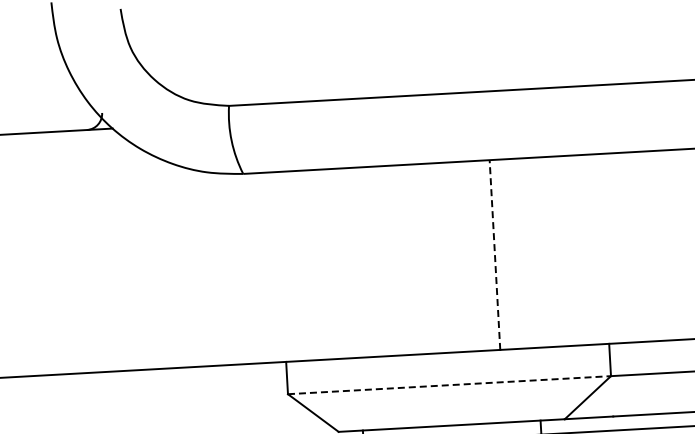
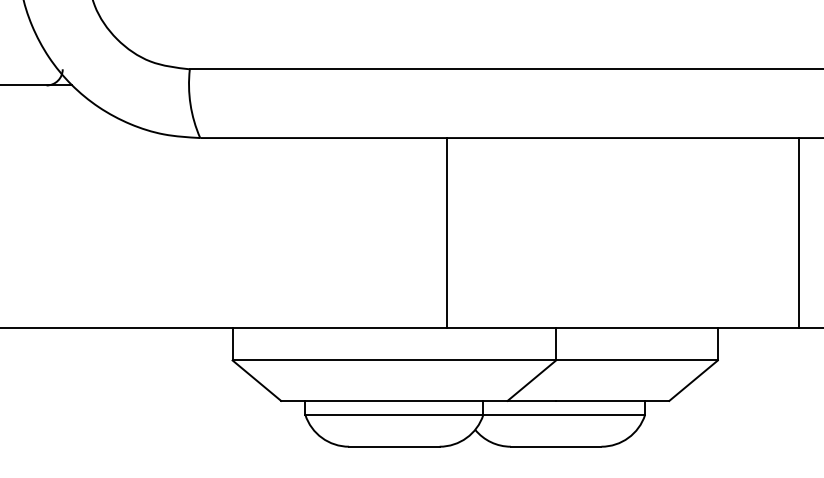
line: (495, 254) -> (447, 232), dashed -> solid
line: (449, 385) -> (394, 360), dashed -> solid

